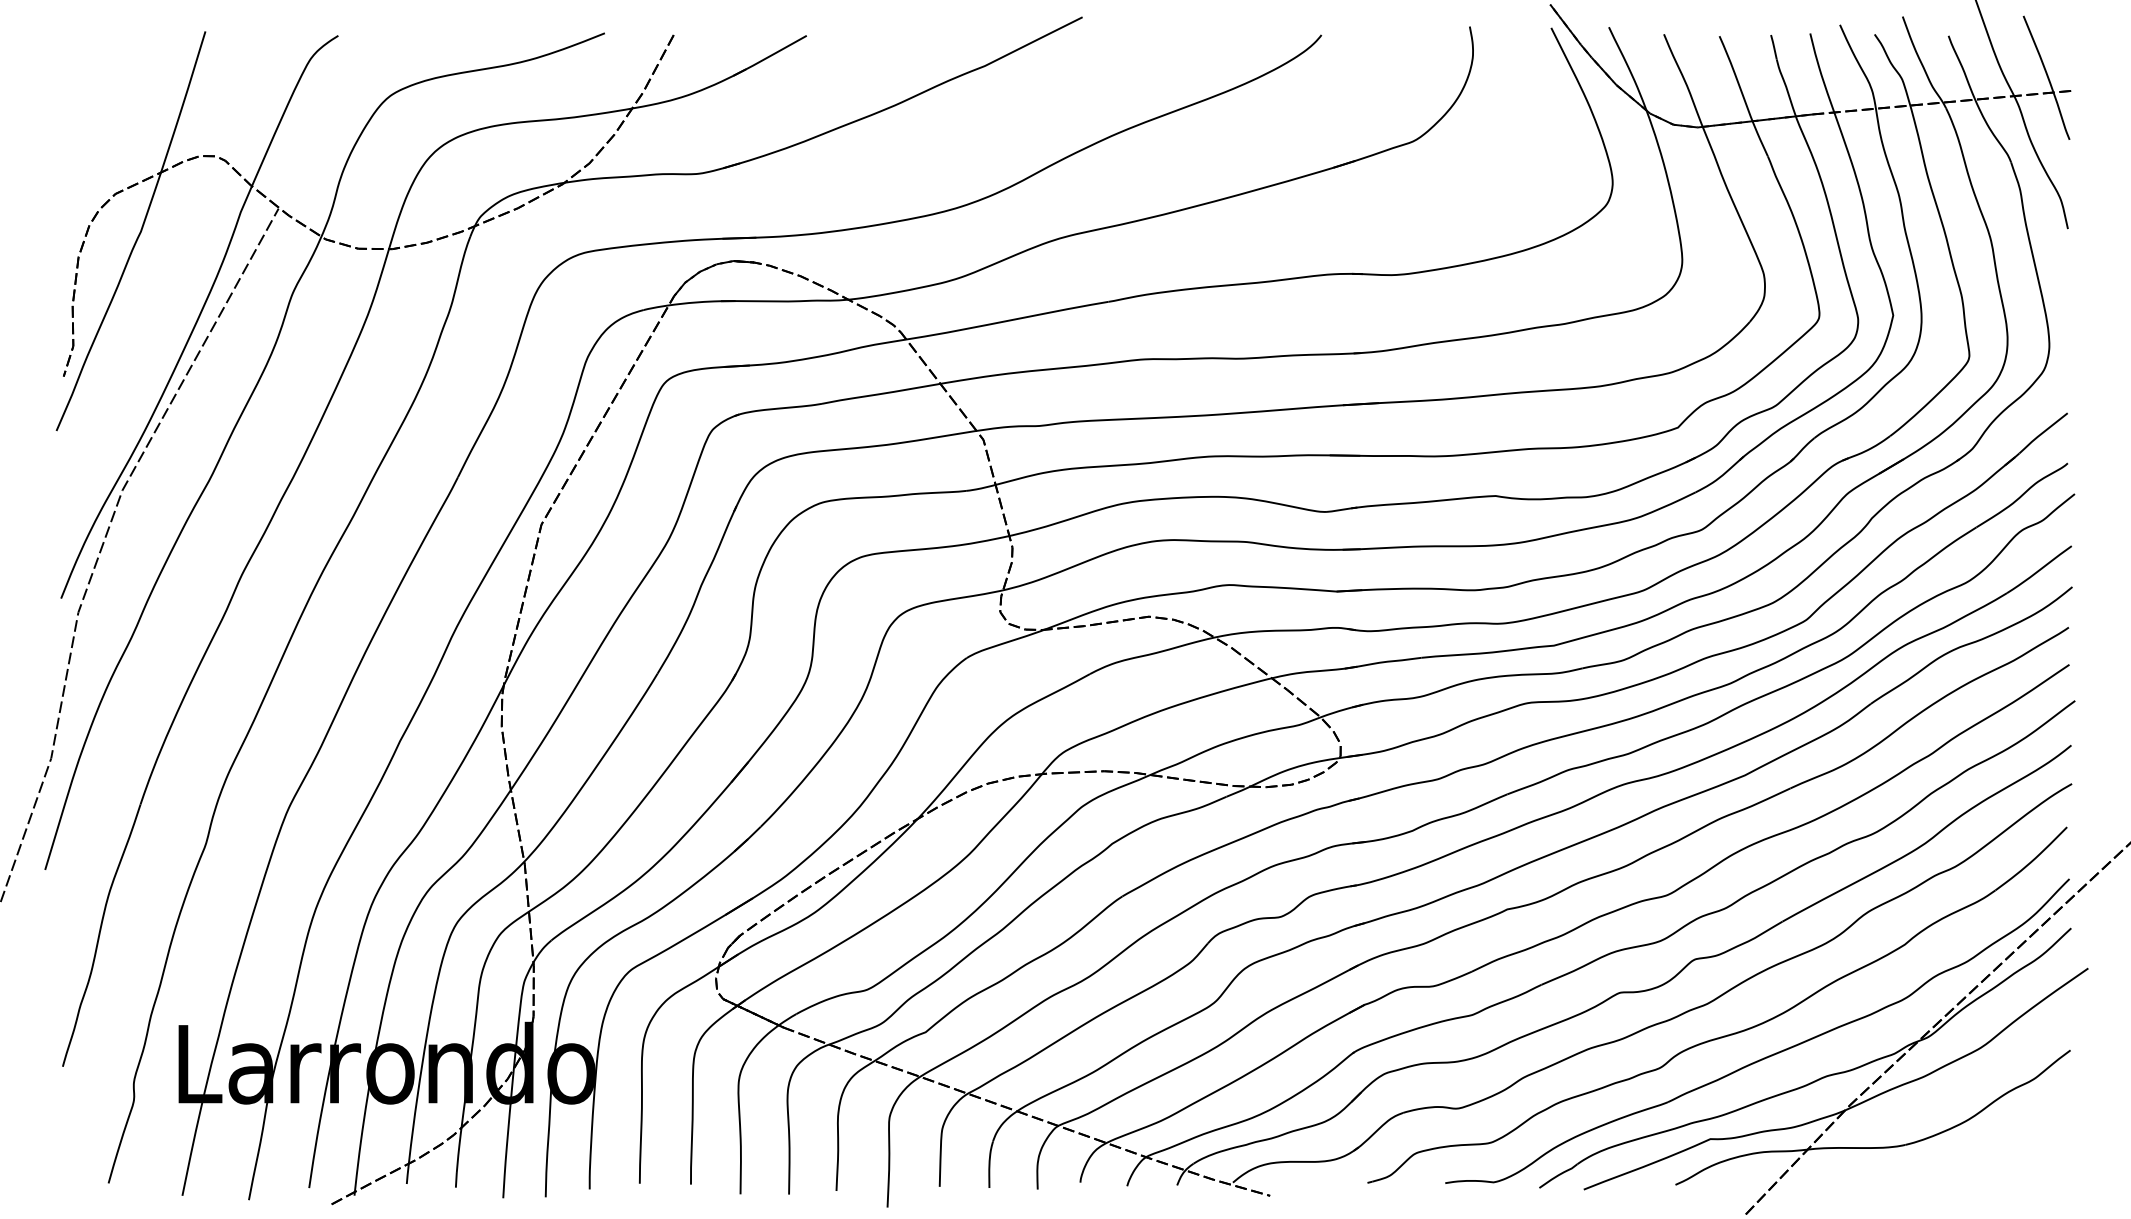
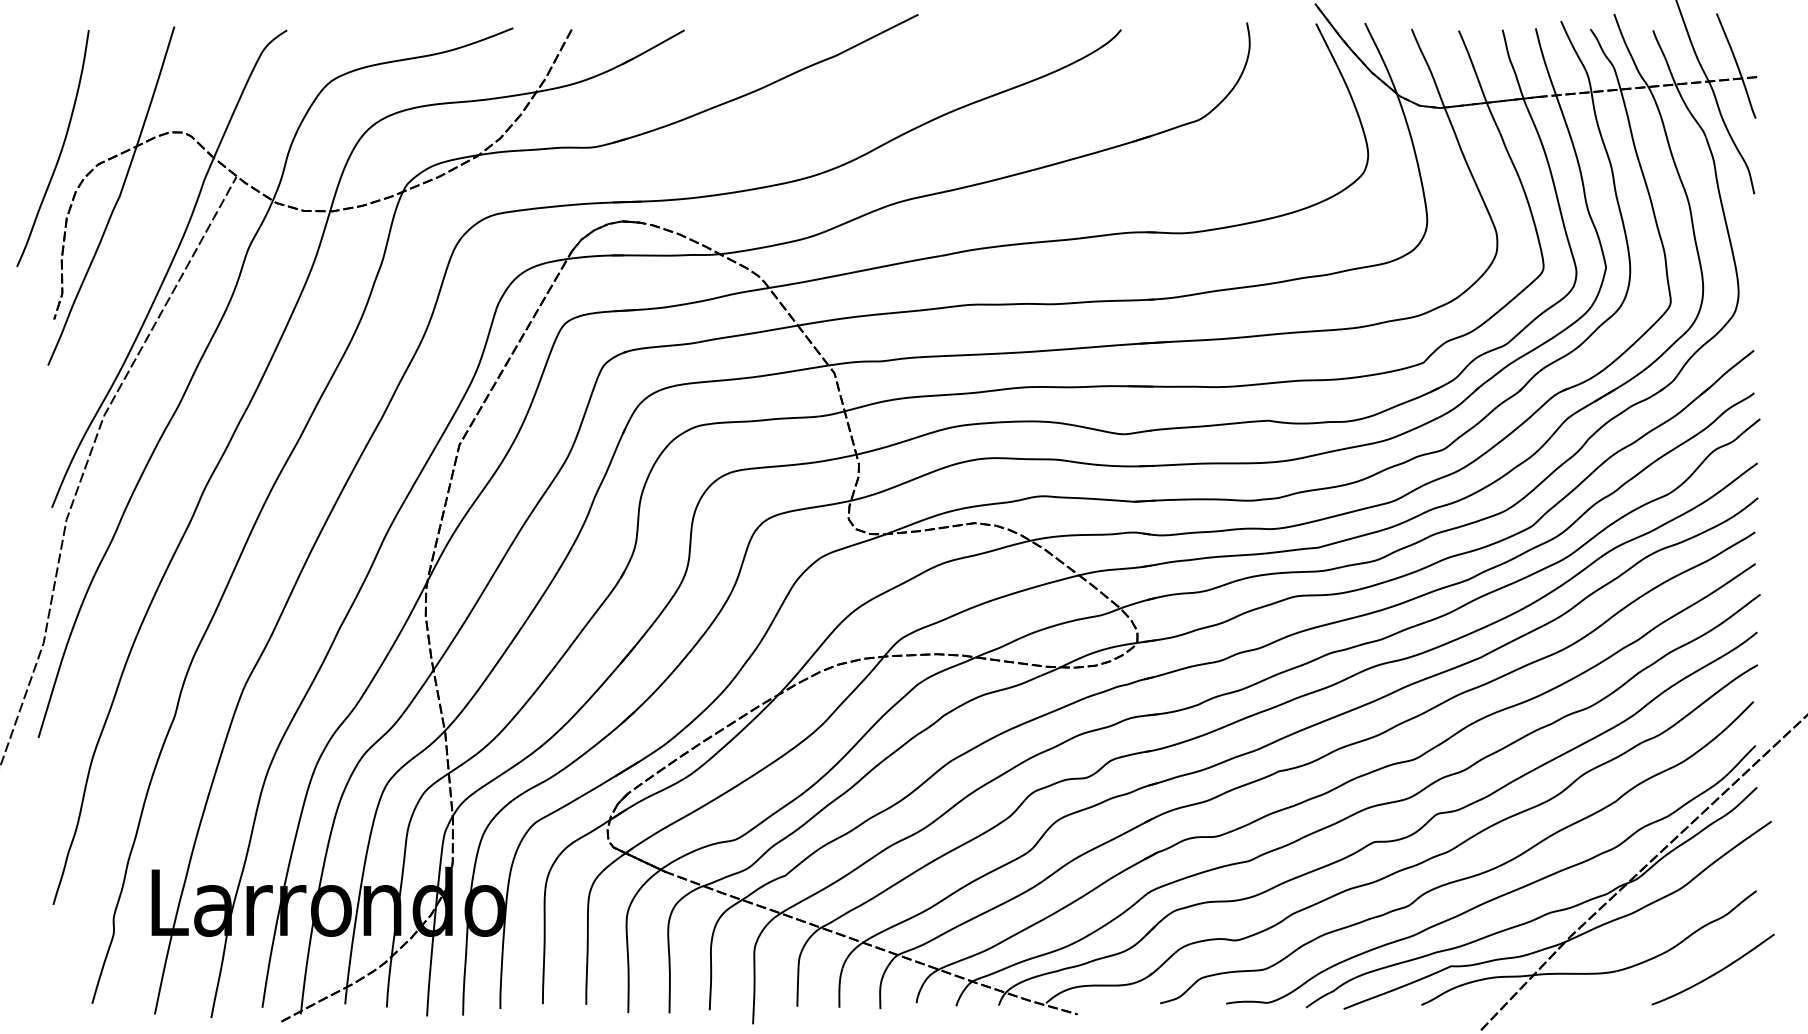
curve: (71, 176) -> (60, 149), added
curve: (2020, 1147) -> (1714, 973), added

